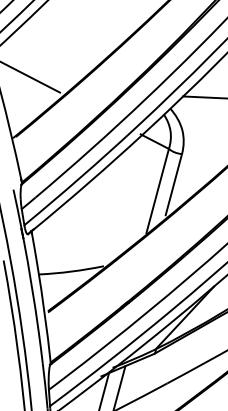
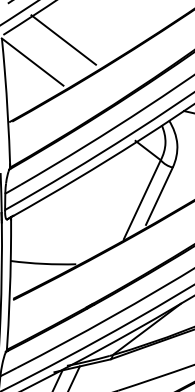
line: (52, 47) -> (63, 39), added

